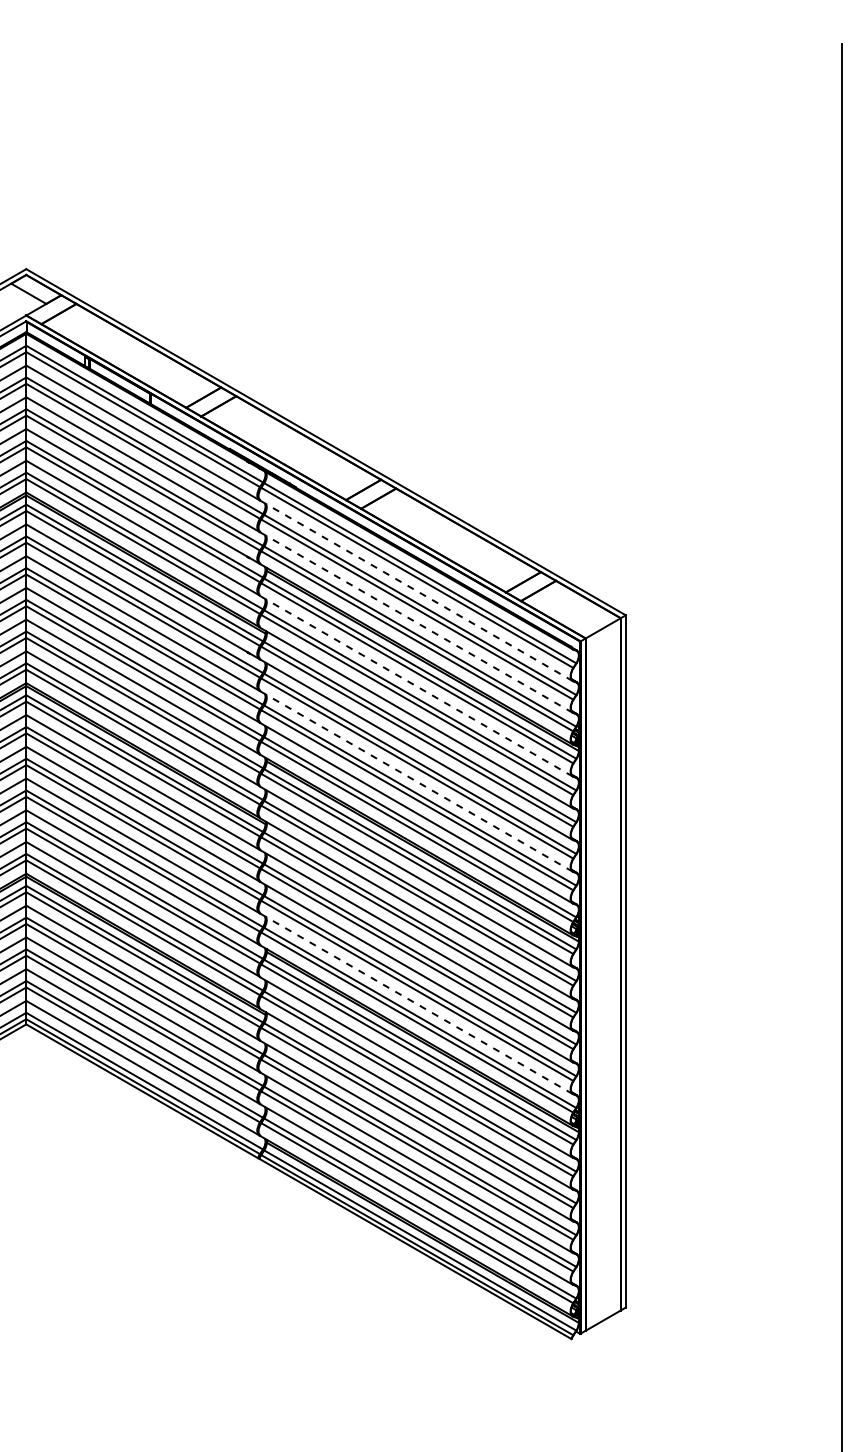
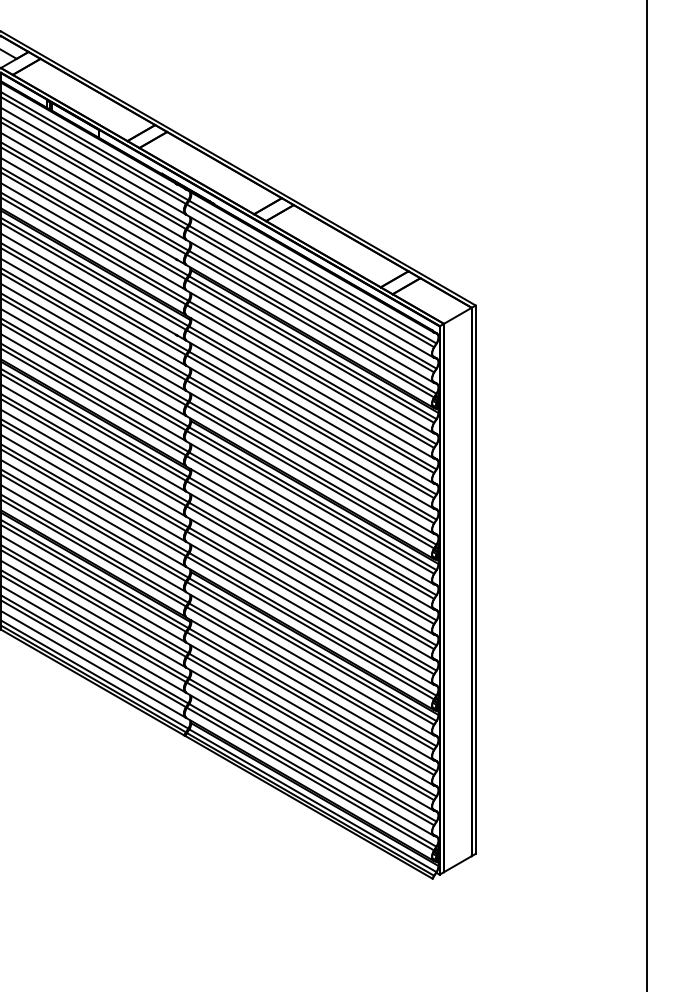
line: (416, 590) -> (309, 285), dashed -> solid
line: (416, 622) -> (309, 311), dashed -> solid
line: (416, 686) -> (309, 361), dashed -> solid
line: (416, 781) -> (309, 437), dashed -> solid
line: (416, 1003) -> (309, 612), dashed -> solid

